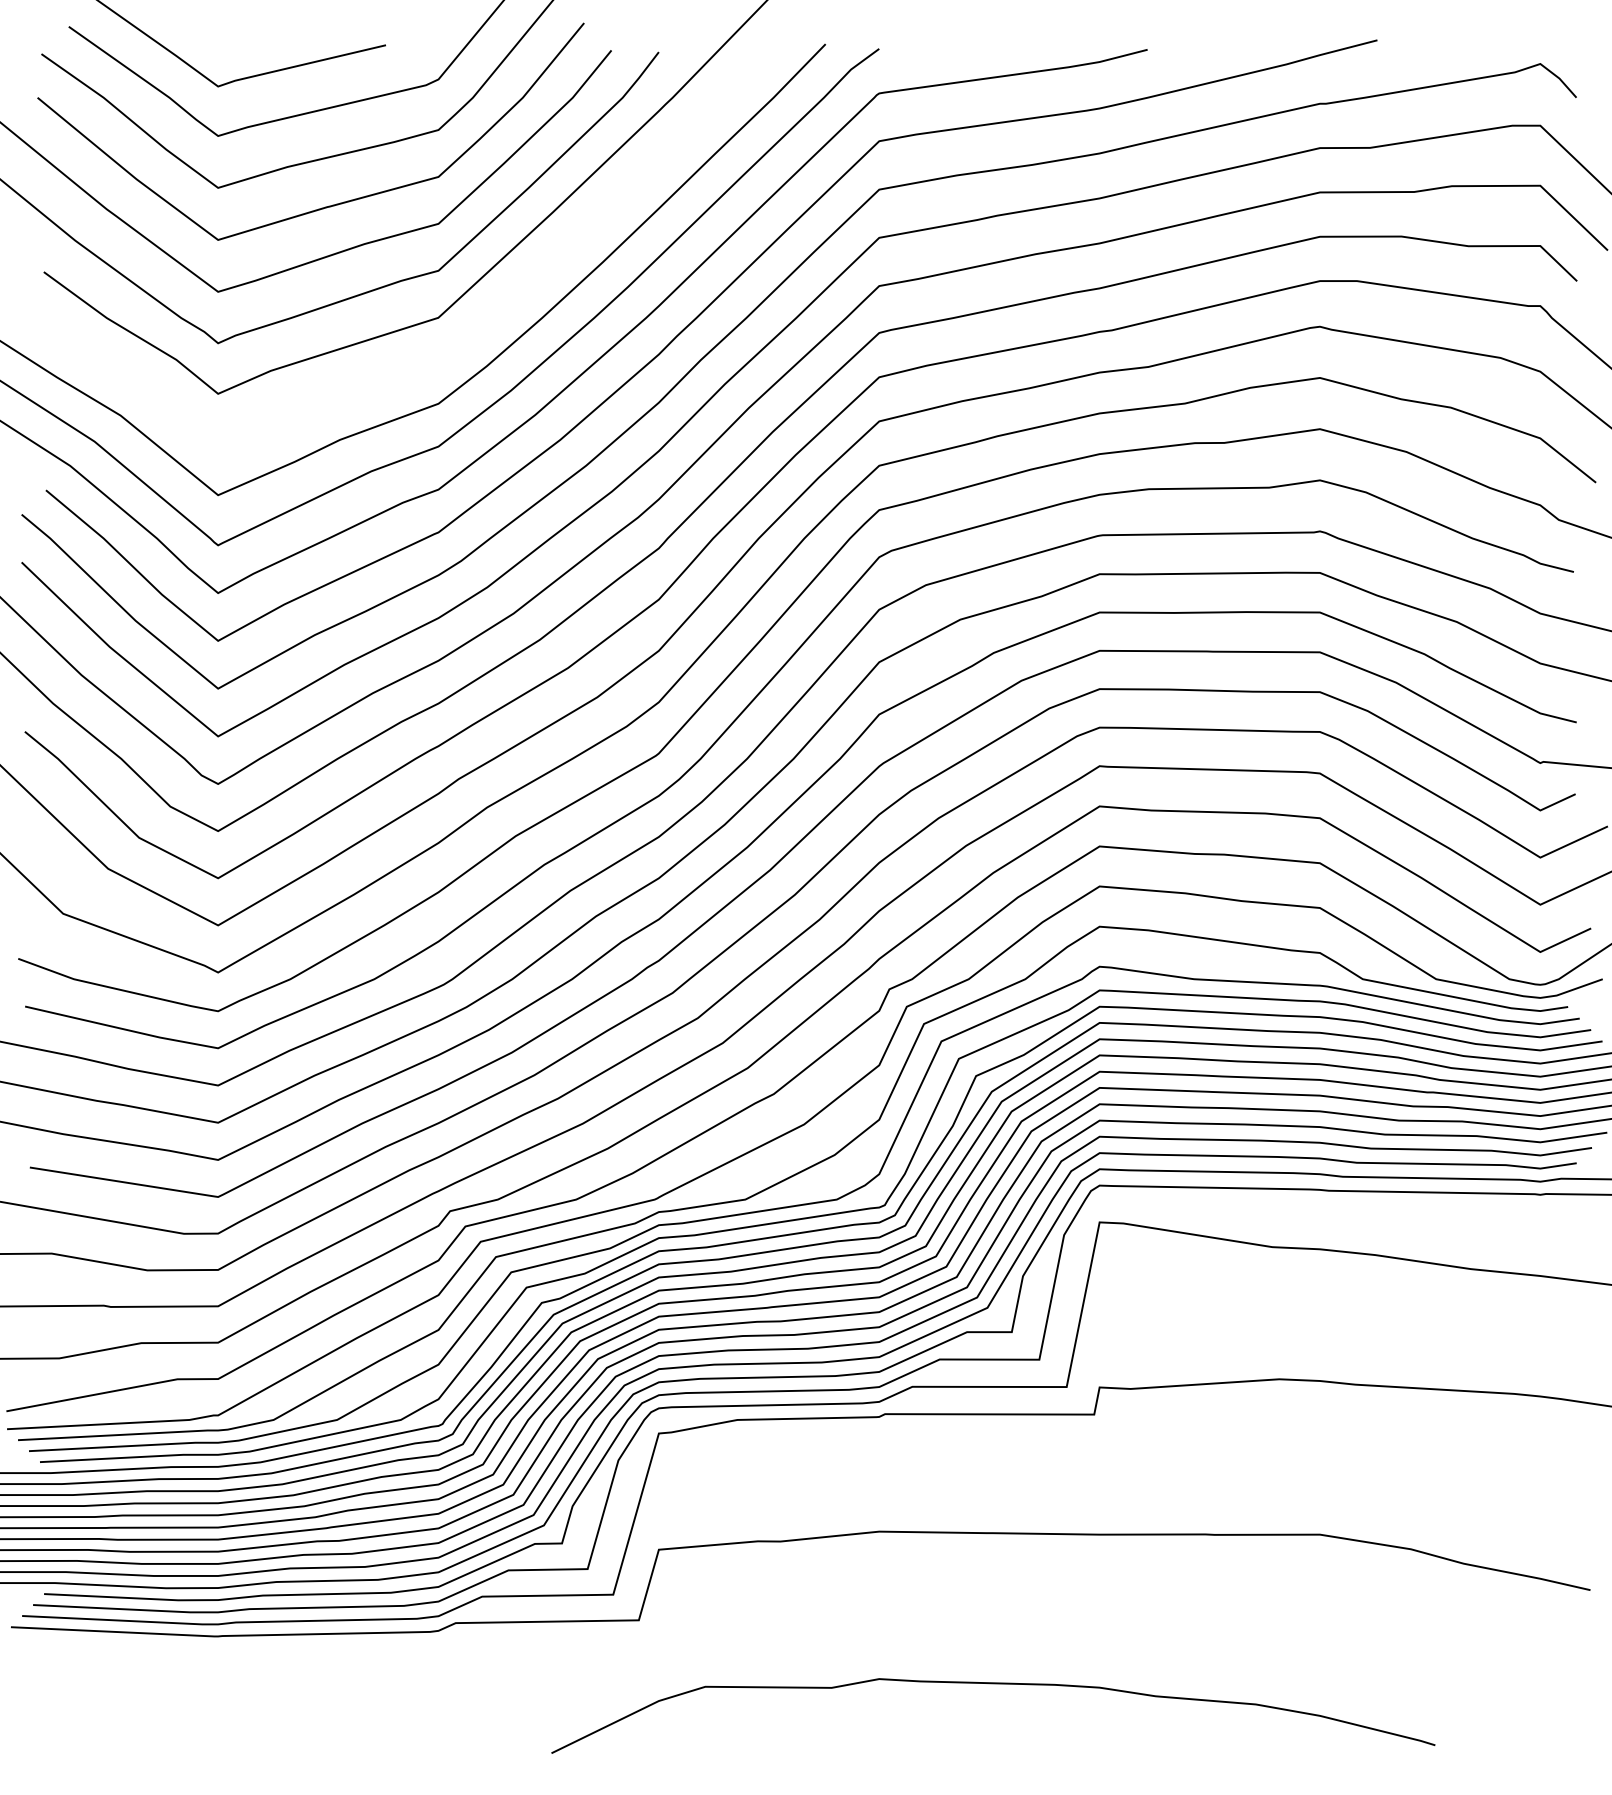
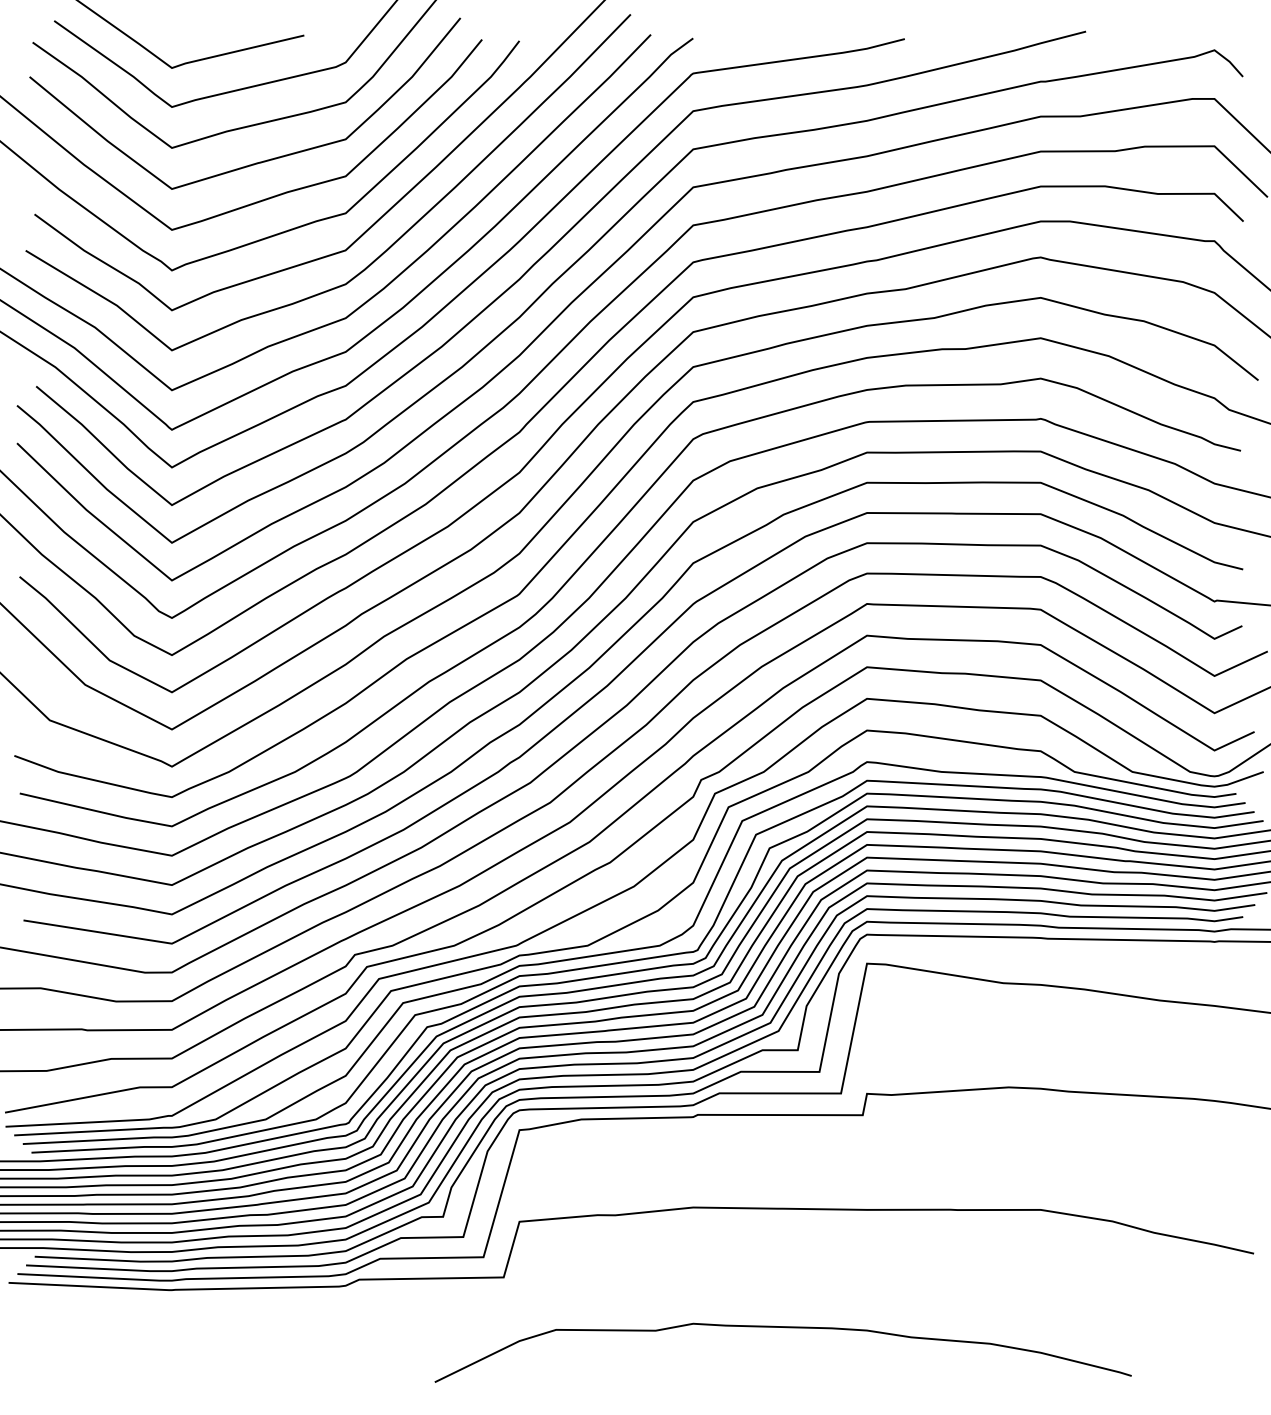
curve: (496, 310) -> (391, 244), added

